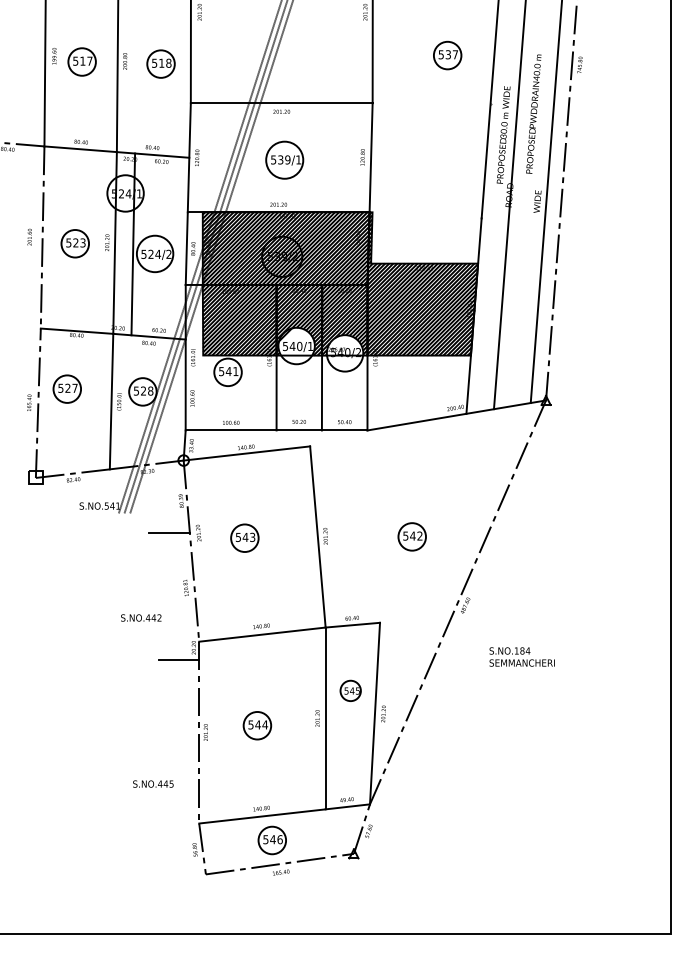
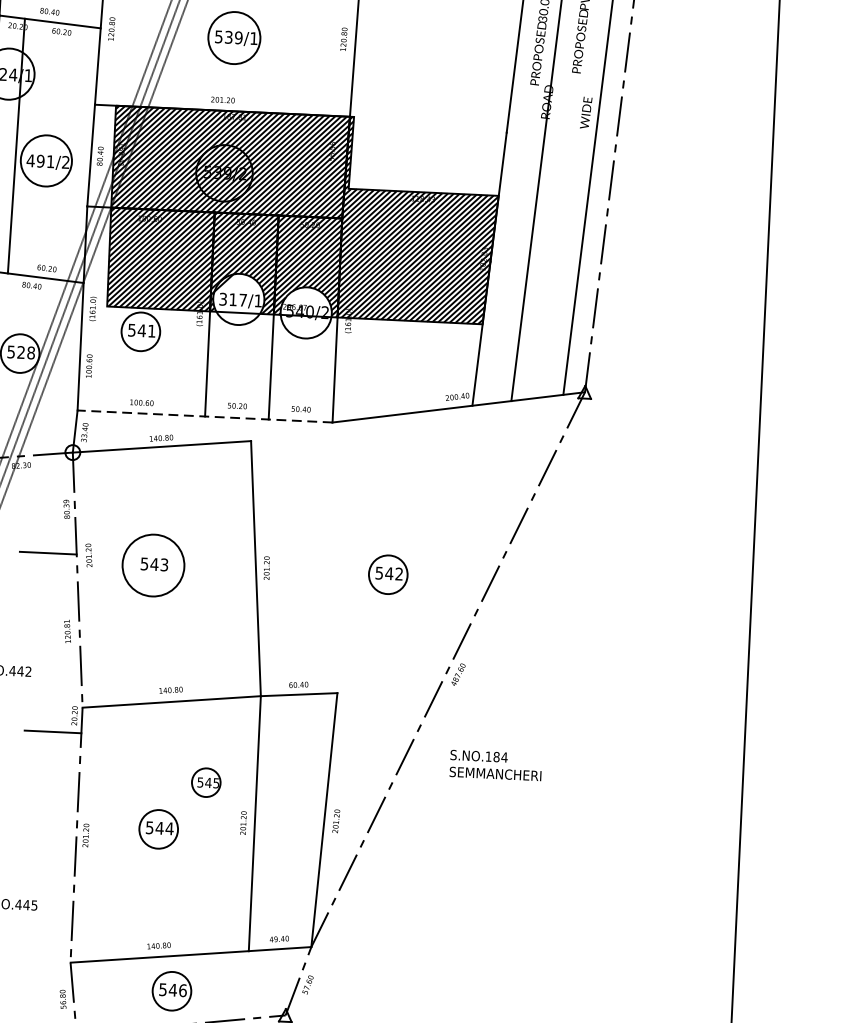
text: (151, 253) -> (41, 160), 524/2 -> 491/2
text: (292, 346) -> (232, 299), 540/1 -> 317/1
line: (276, 430) -> (204, 416), solid -> dashed
circle: (244, 538) -> (152, 565), size x1.6
text: (521, 656) -> (494, 764), moved
part: (350, 690) -> (206, 782), moved

